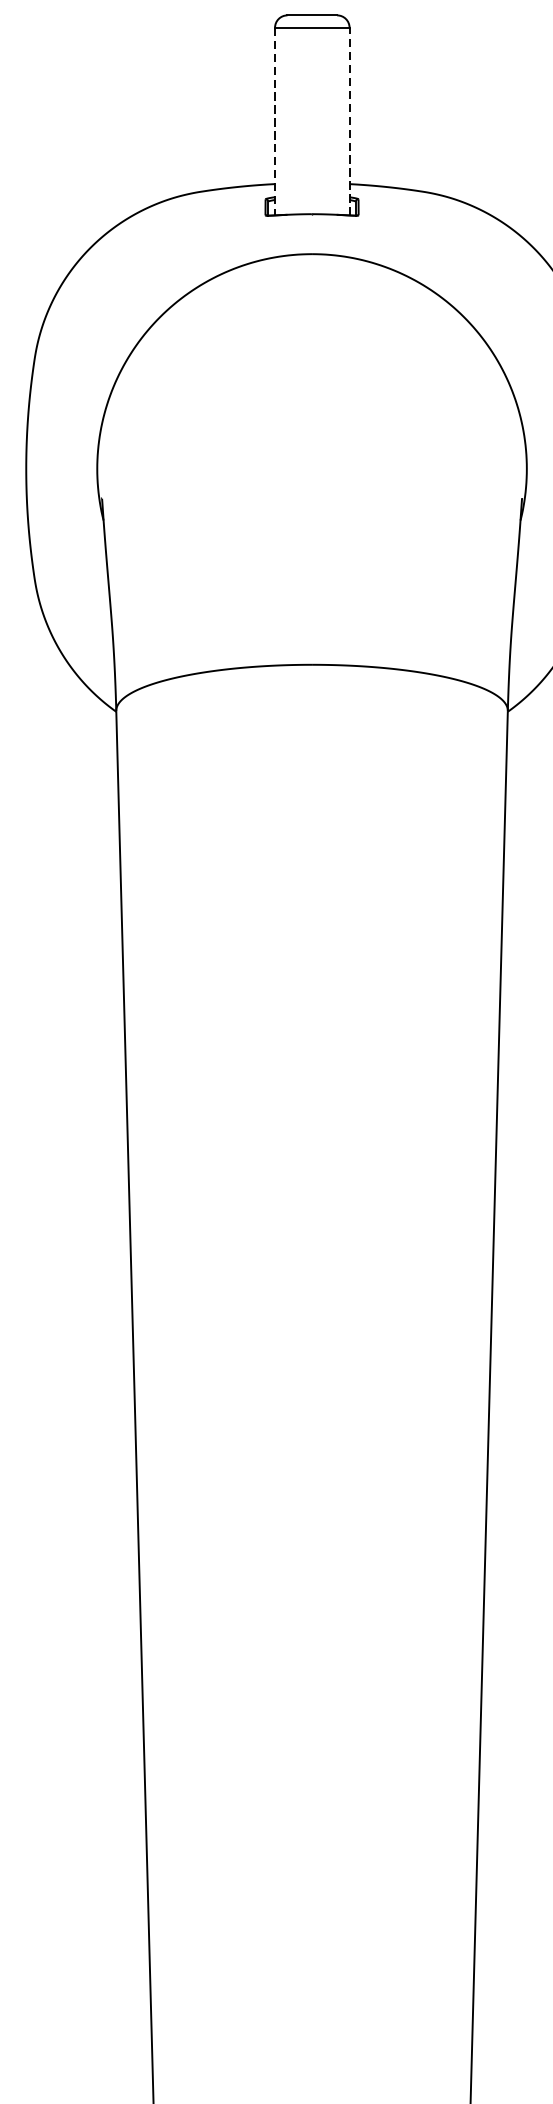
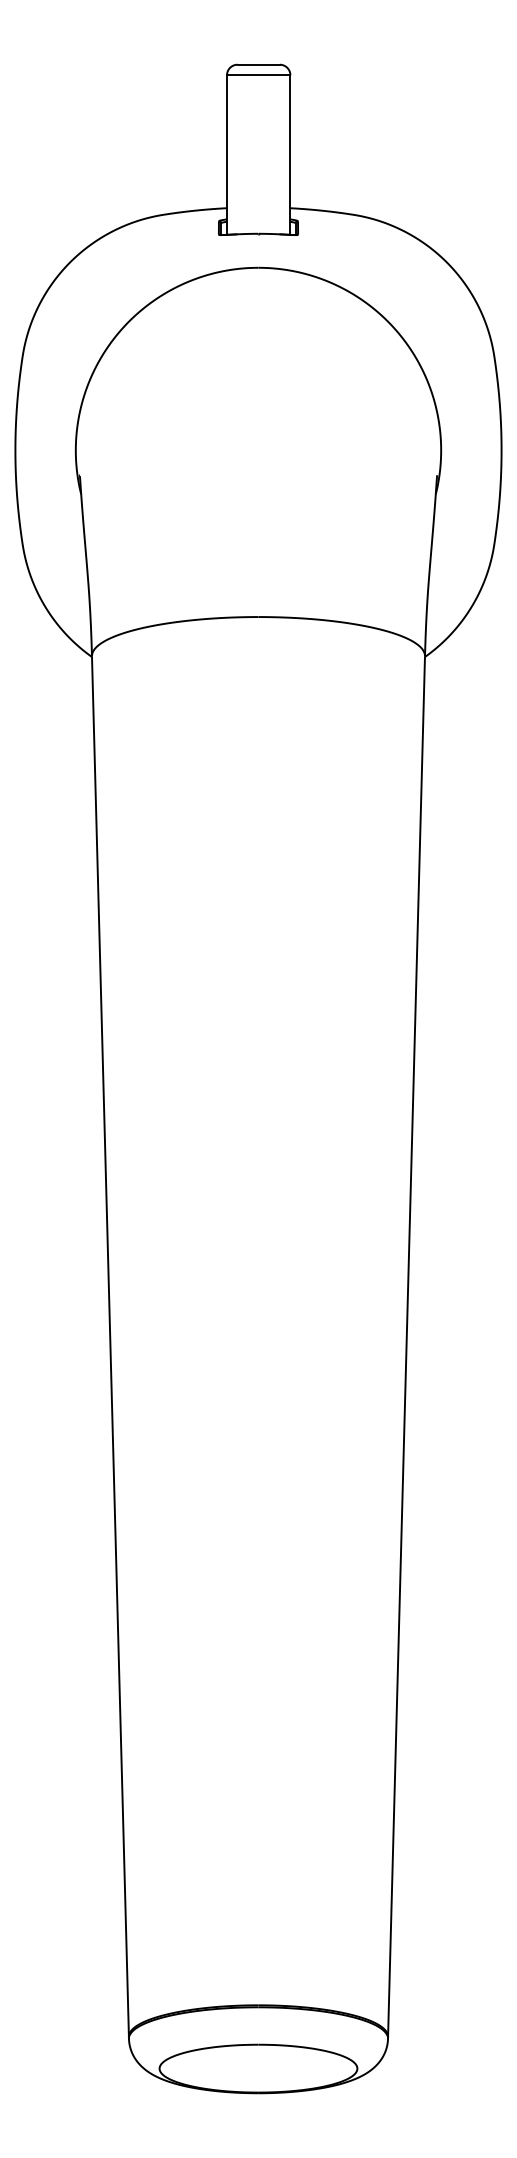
line: (275, 122) -> (227, 155), dashed -> solid
line: (349, 122) -> (290, 155), dashed -> solid

